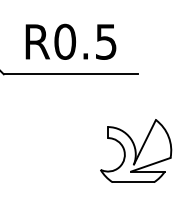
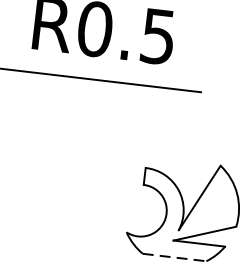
line: (133, 182) -> (174, 257), solid -> dashed

